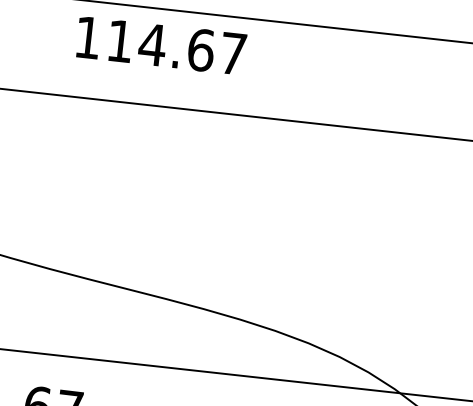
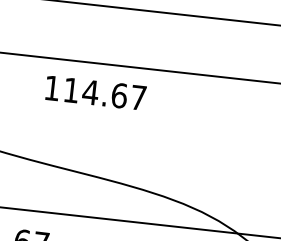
text: (160, 44) -> (95, 92), moved

